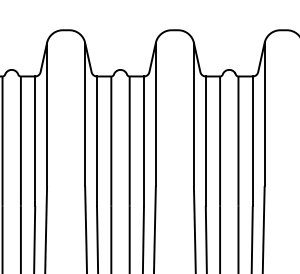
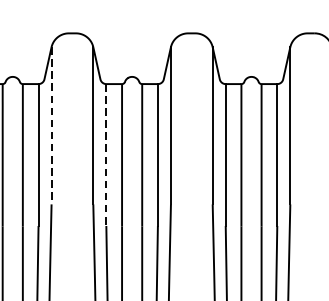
line: (47, 114) -> (52, 125), solid -> dashed
line: (97, 141) -> (106, 155), solid -> dashed

